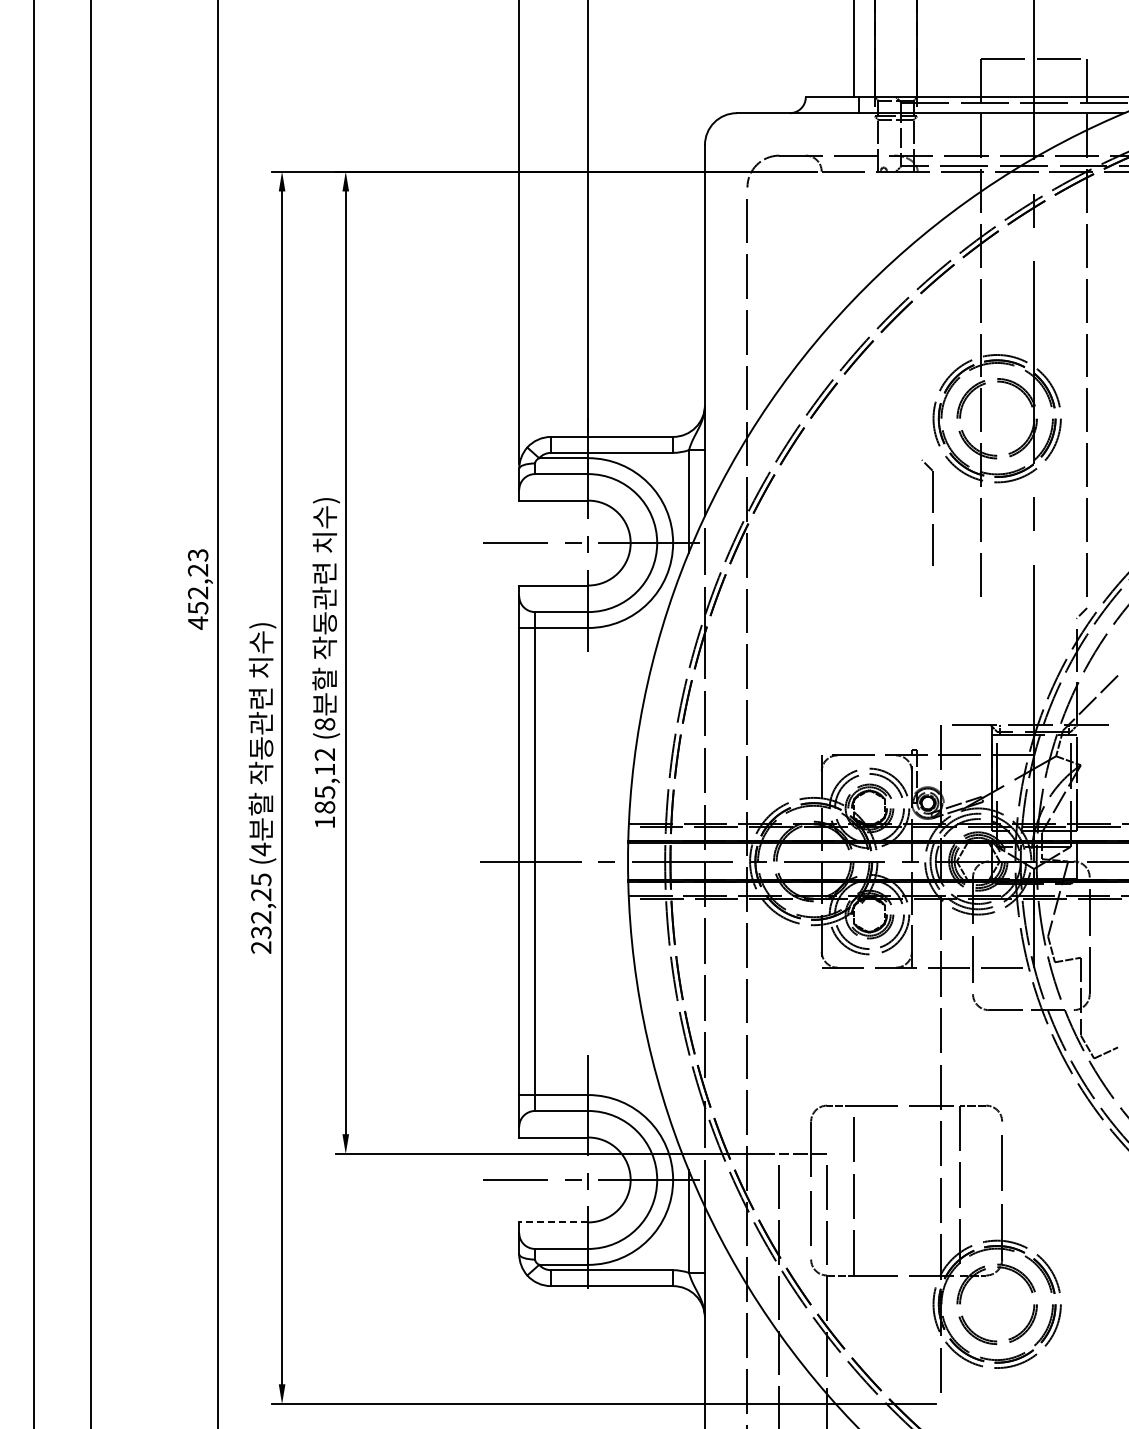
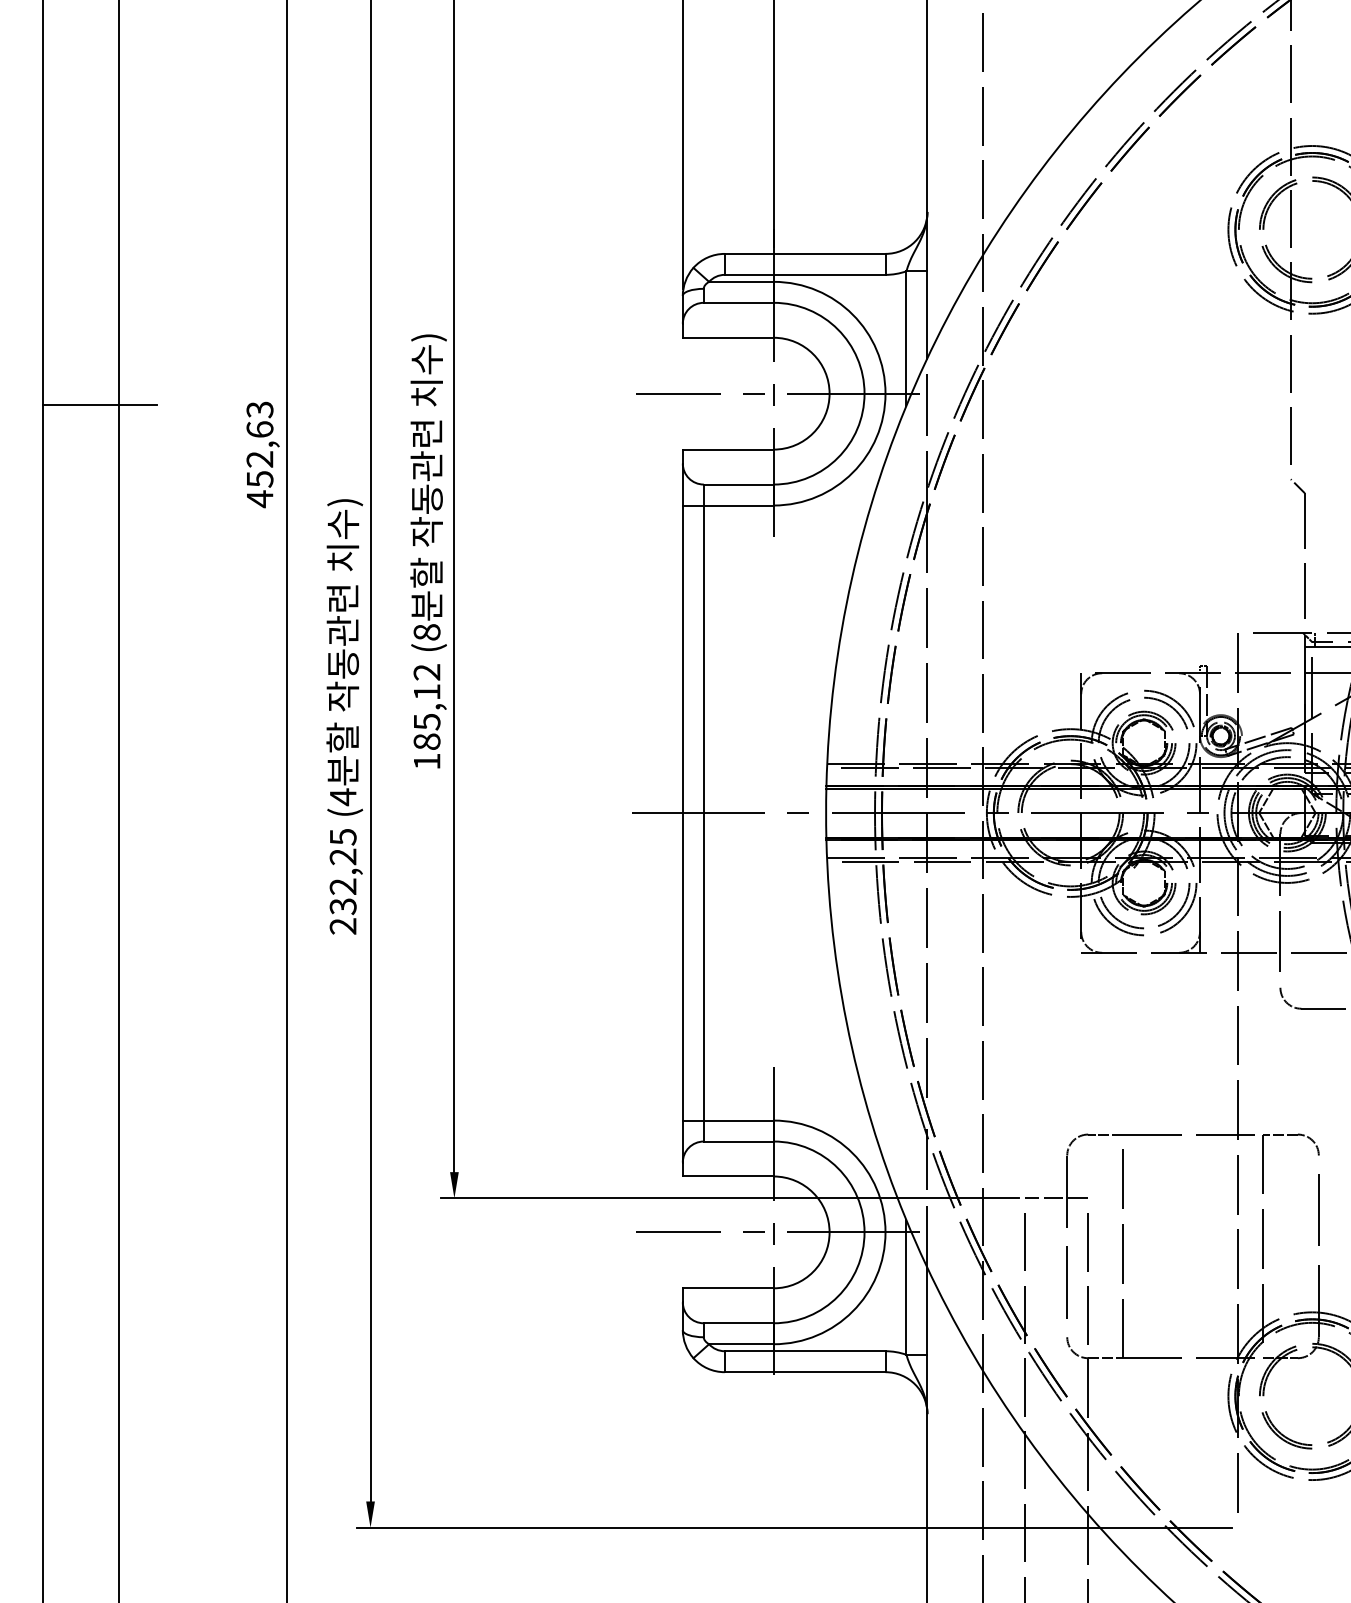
part: (927, 512) -> (1298, 548), moved
line: (76, 551) -> (99, 404), added
text: (198, 570) -> (260, 429), 452,23 -> 452,63
line: (553, 1222) -> (727, 1288), dashed -> solid

